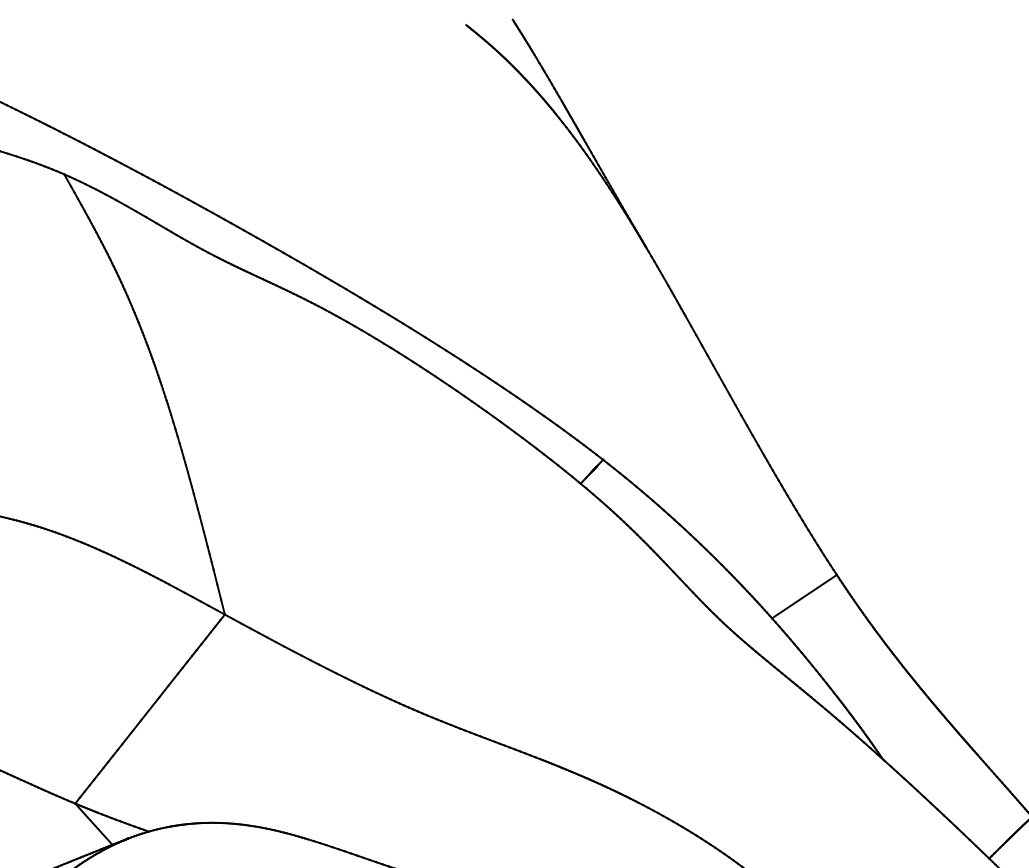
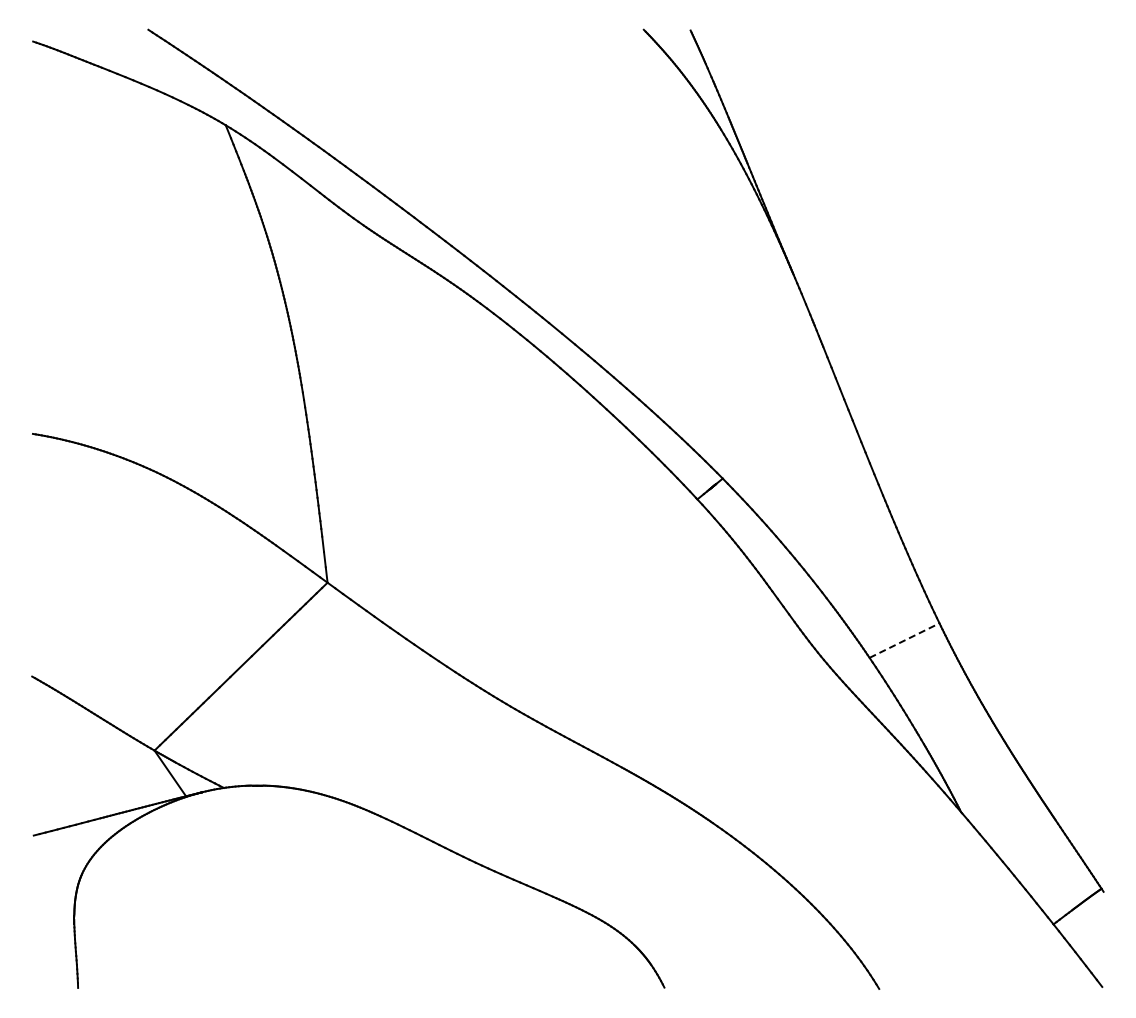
line: (804, 596) -> (904, 640), solid -> dashed

